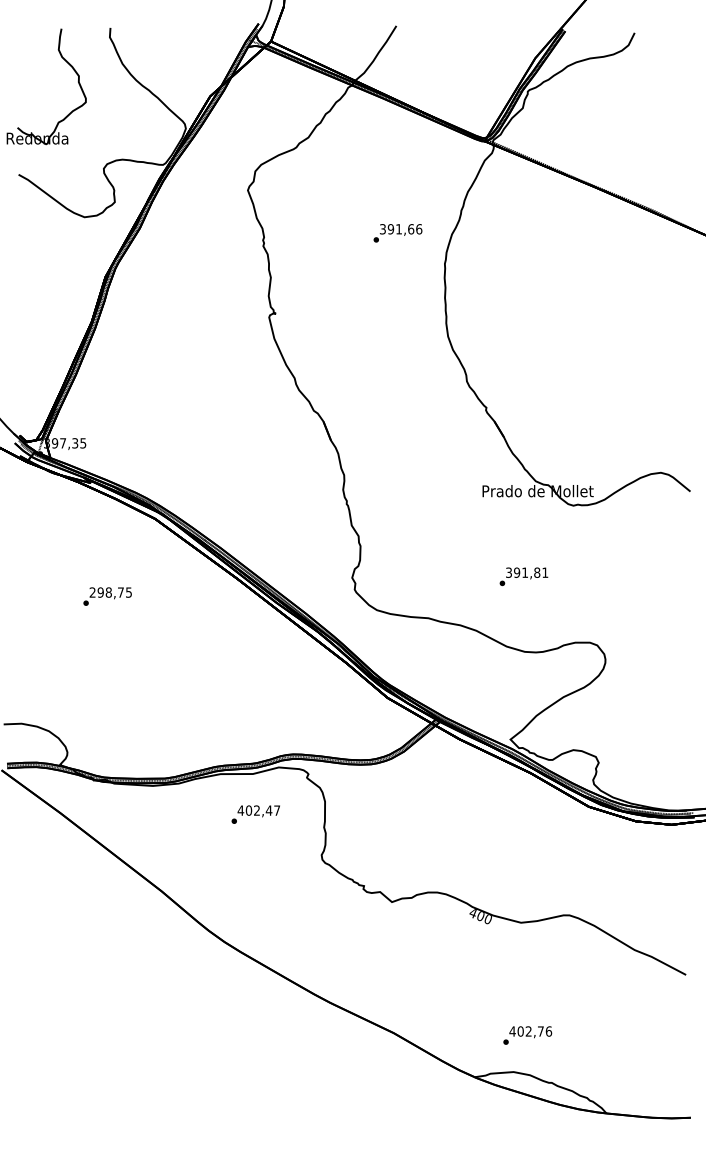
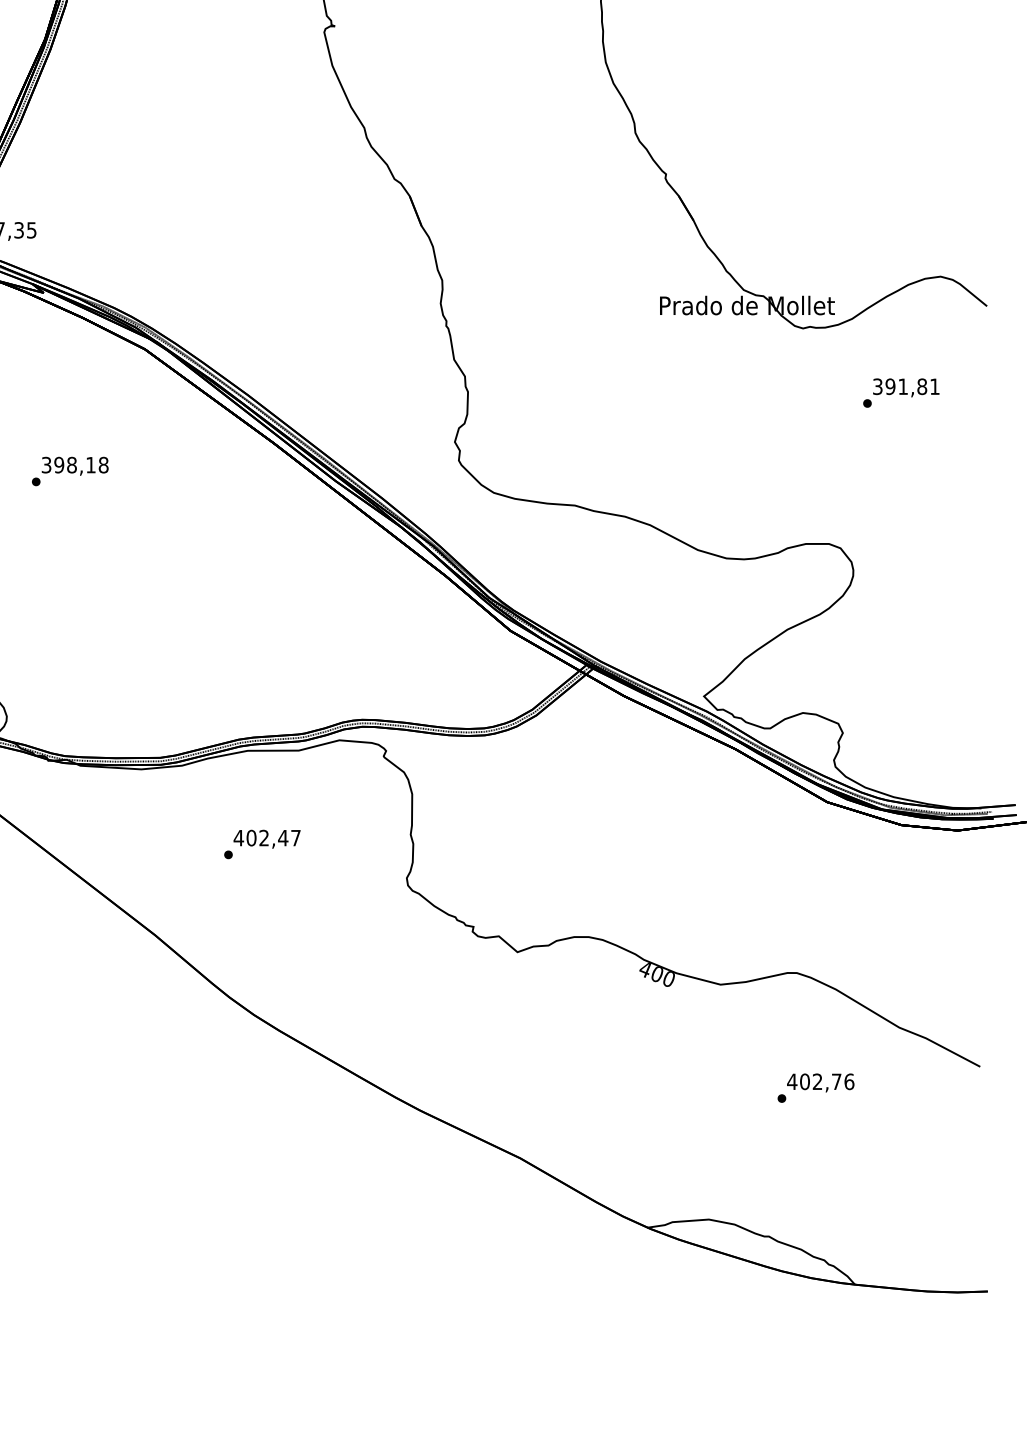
text: (523, 576) -> (900, 392), moved
text: (110, 592) -> (74, 465), 298,75 -> 398,18
text: (255, 814) -> (261, 844), moved
text: (527, 1035) -> (815, 1088), moved

